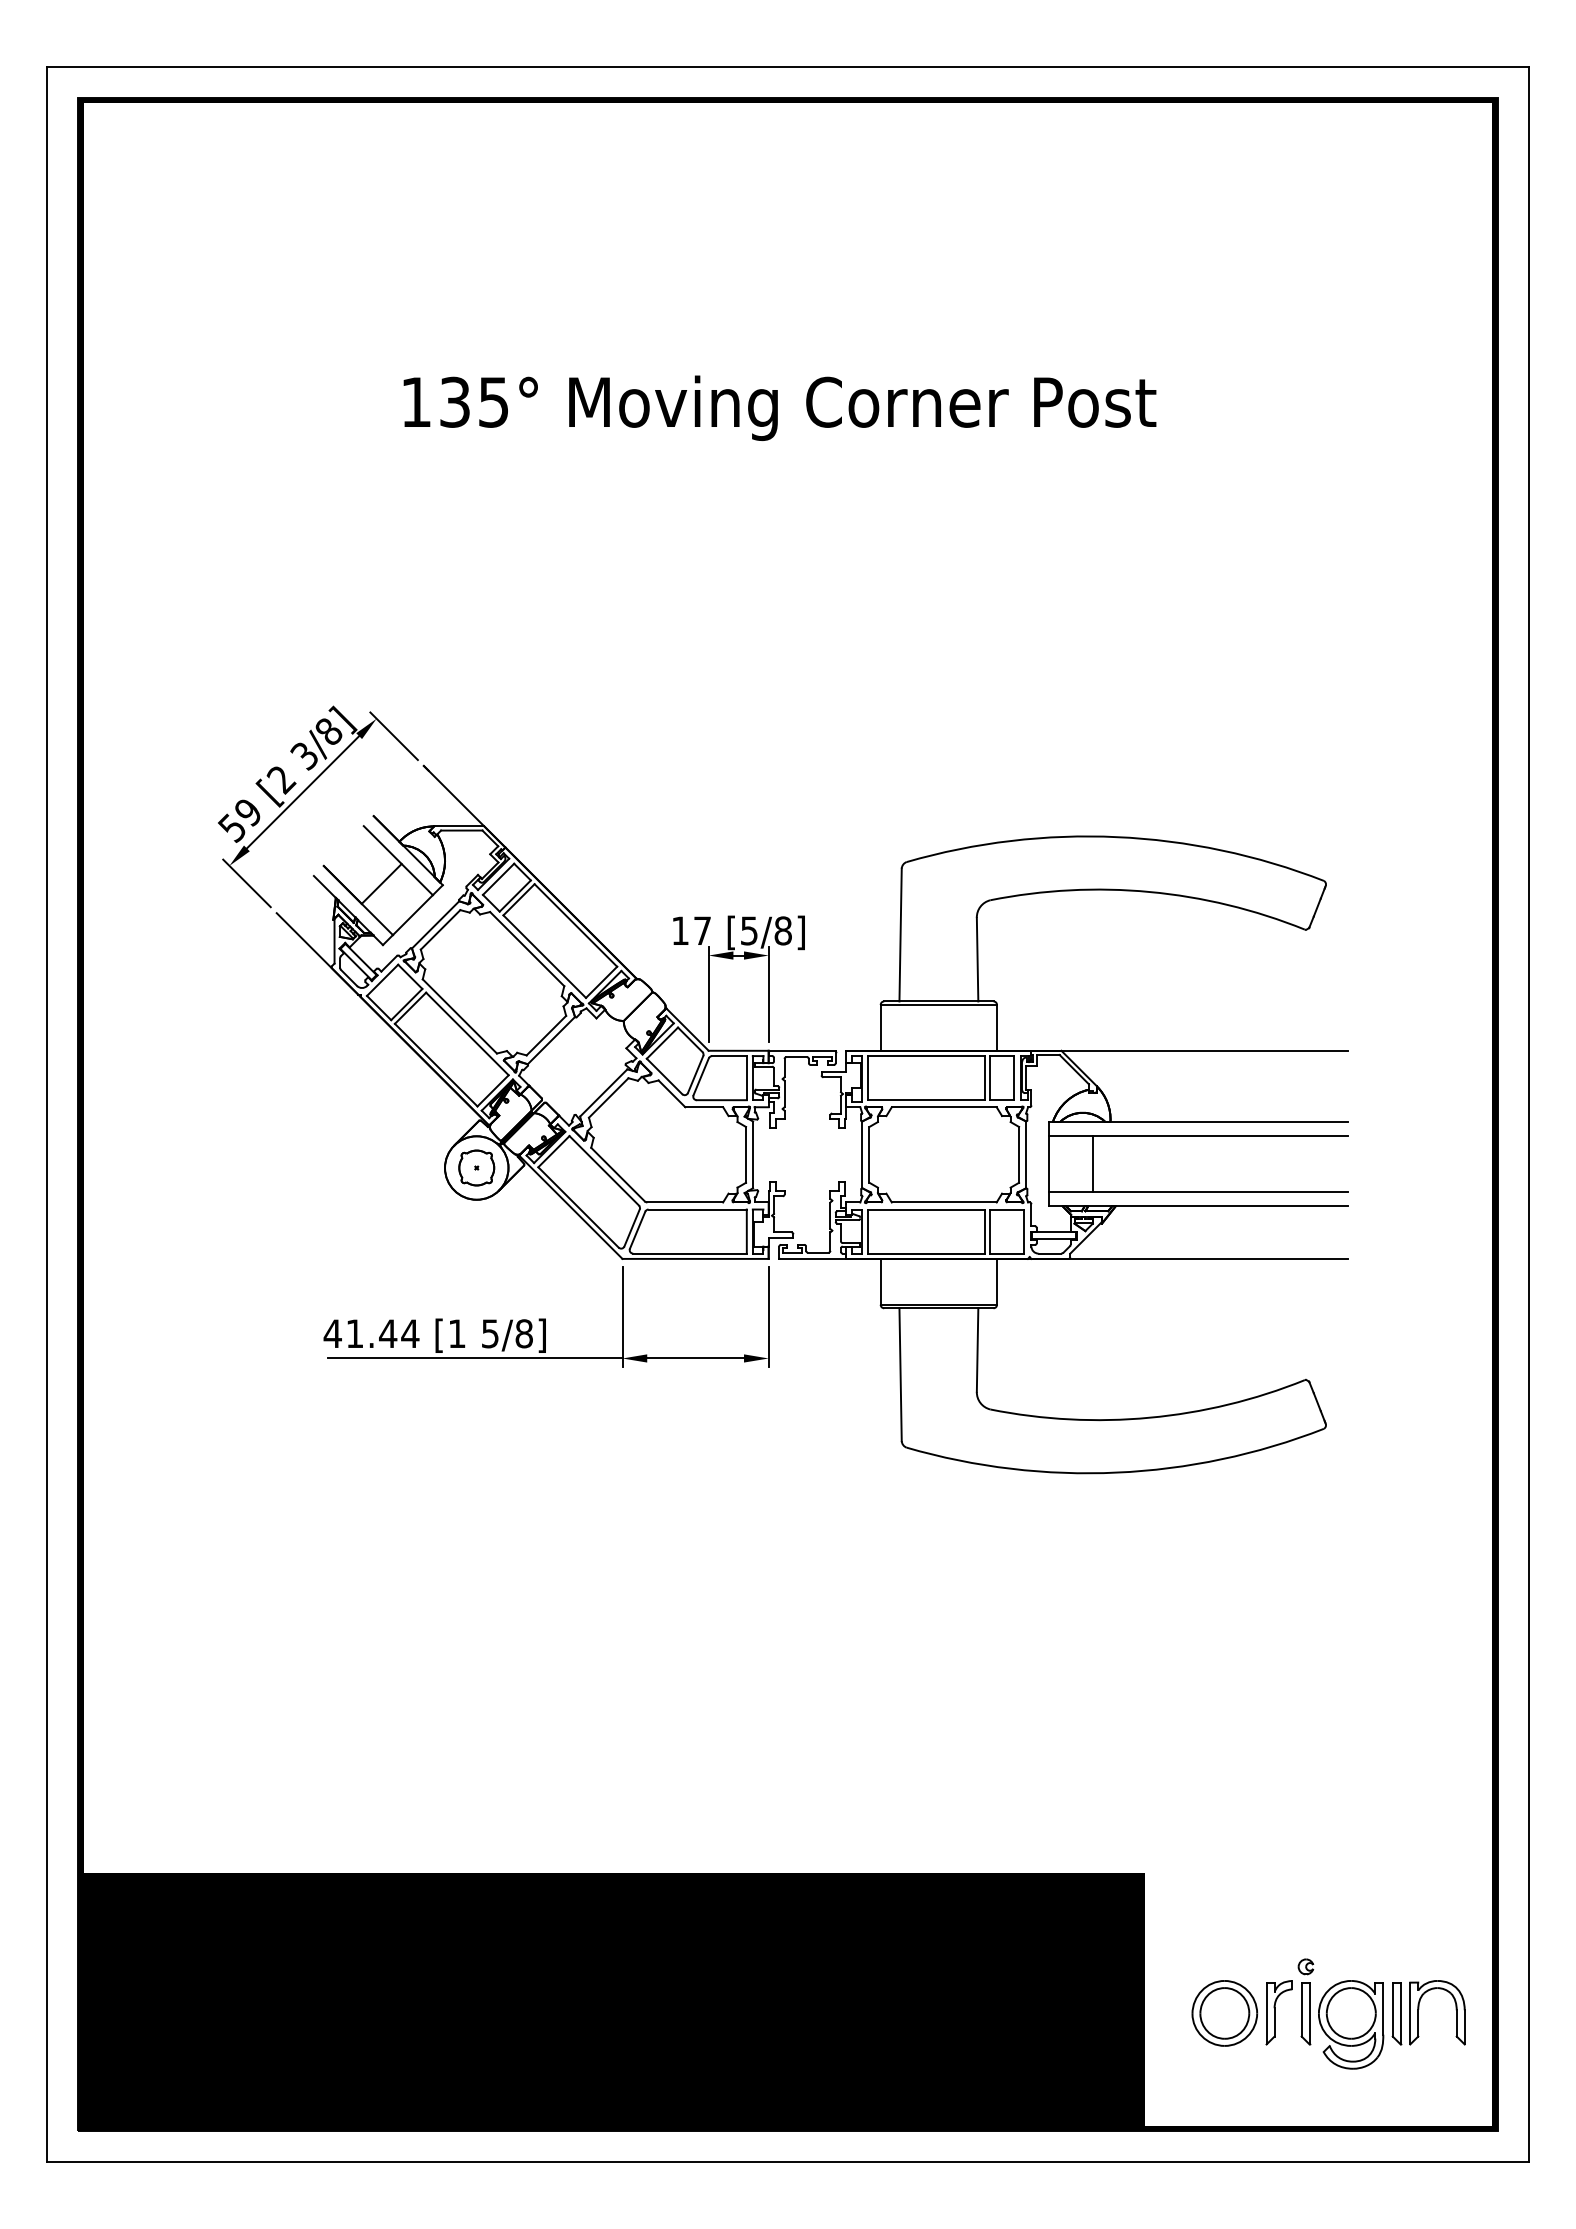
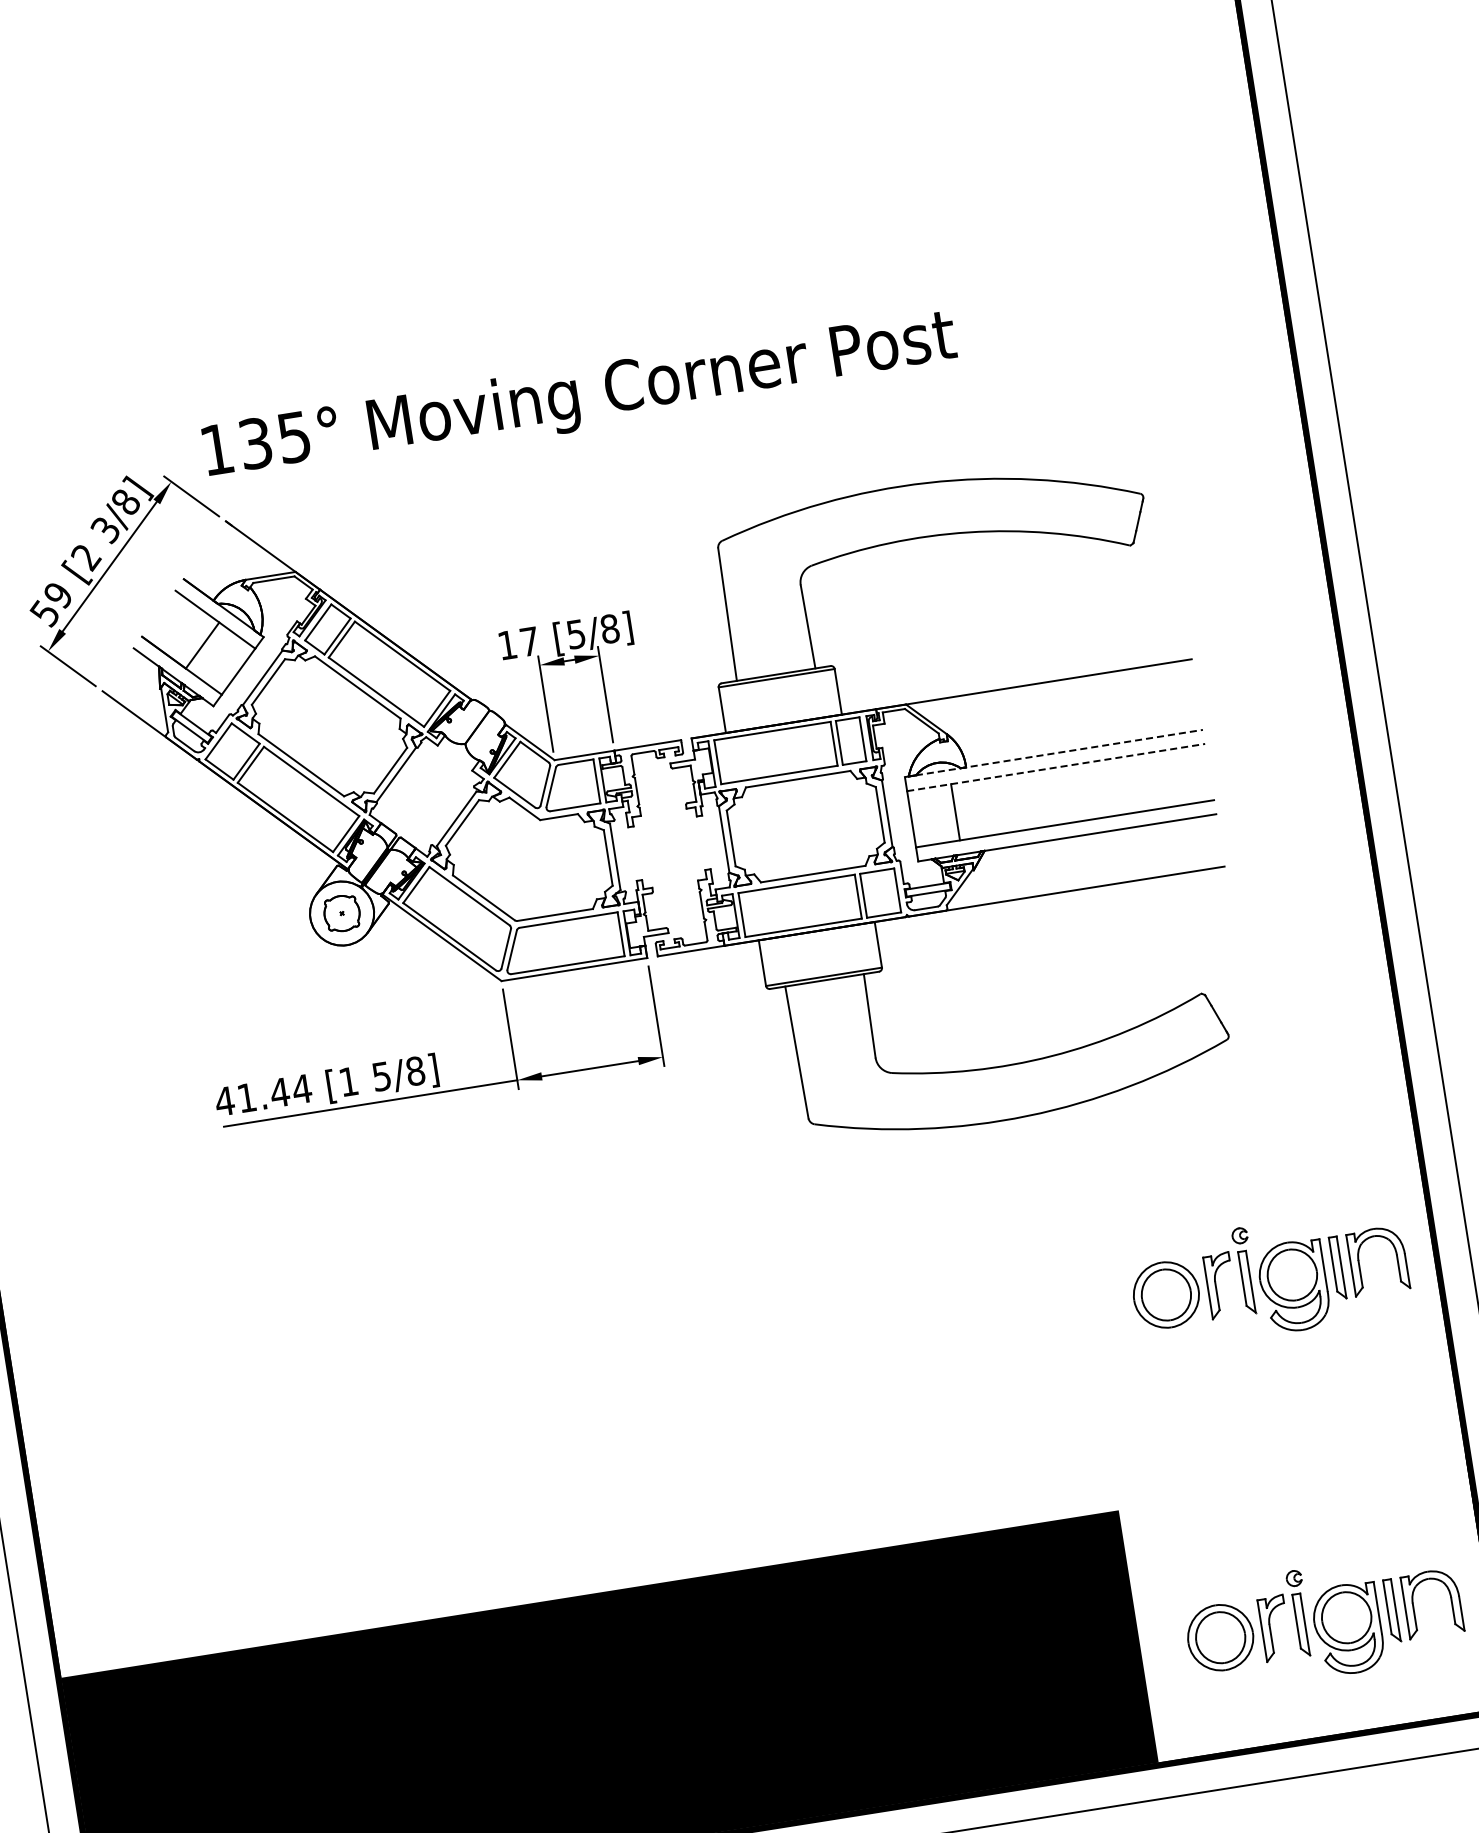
text: (779, 407) -> (579, 397), moved
line: (1198, 1121) -> (1053, 753), solid -> dashed
line: (1198, 1135) -> (1055, 767), solid -> dashed
part: (1328, 1669) -> (1269, 1278), added

